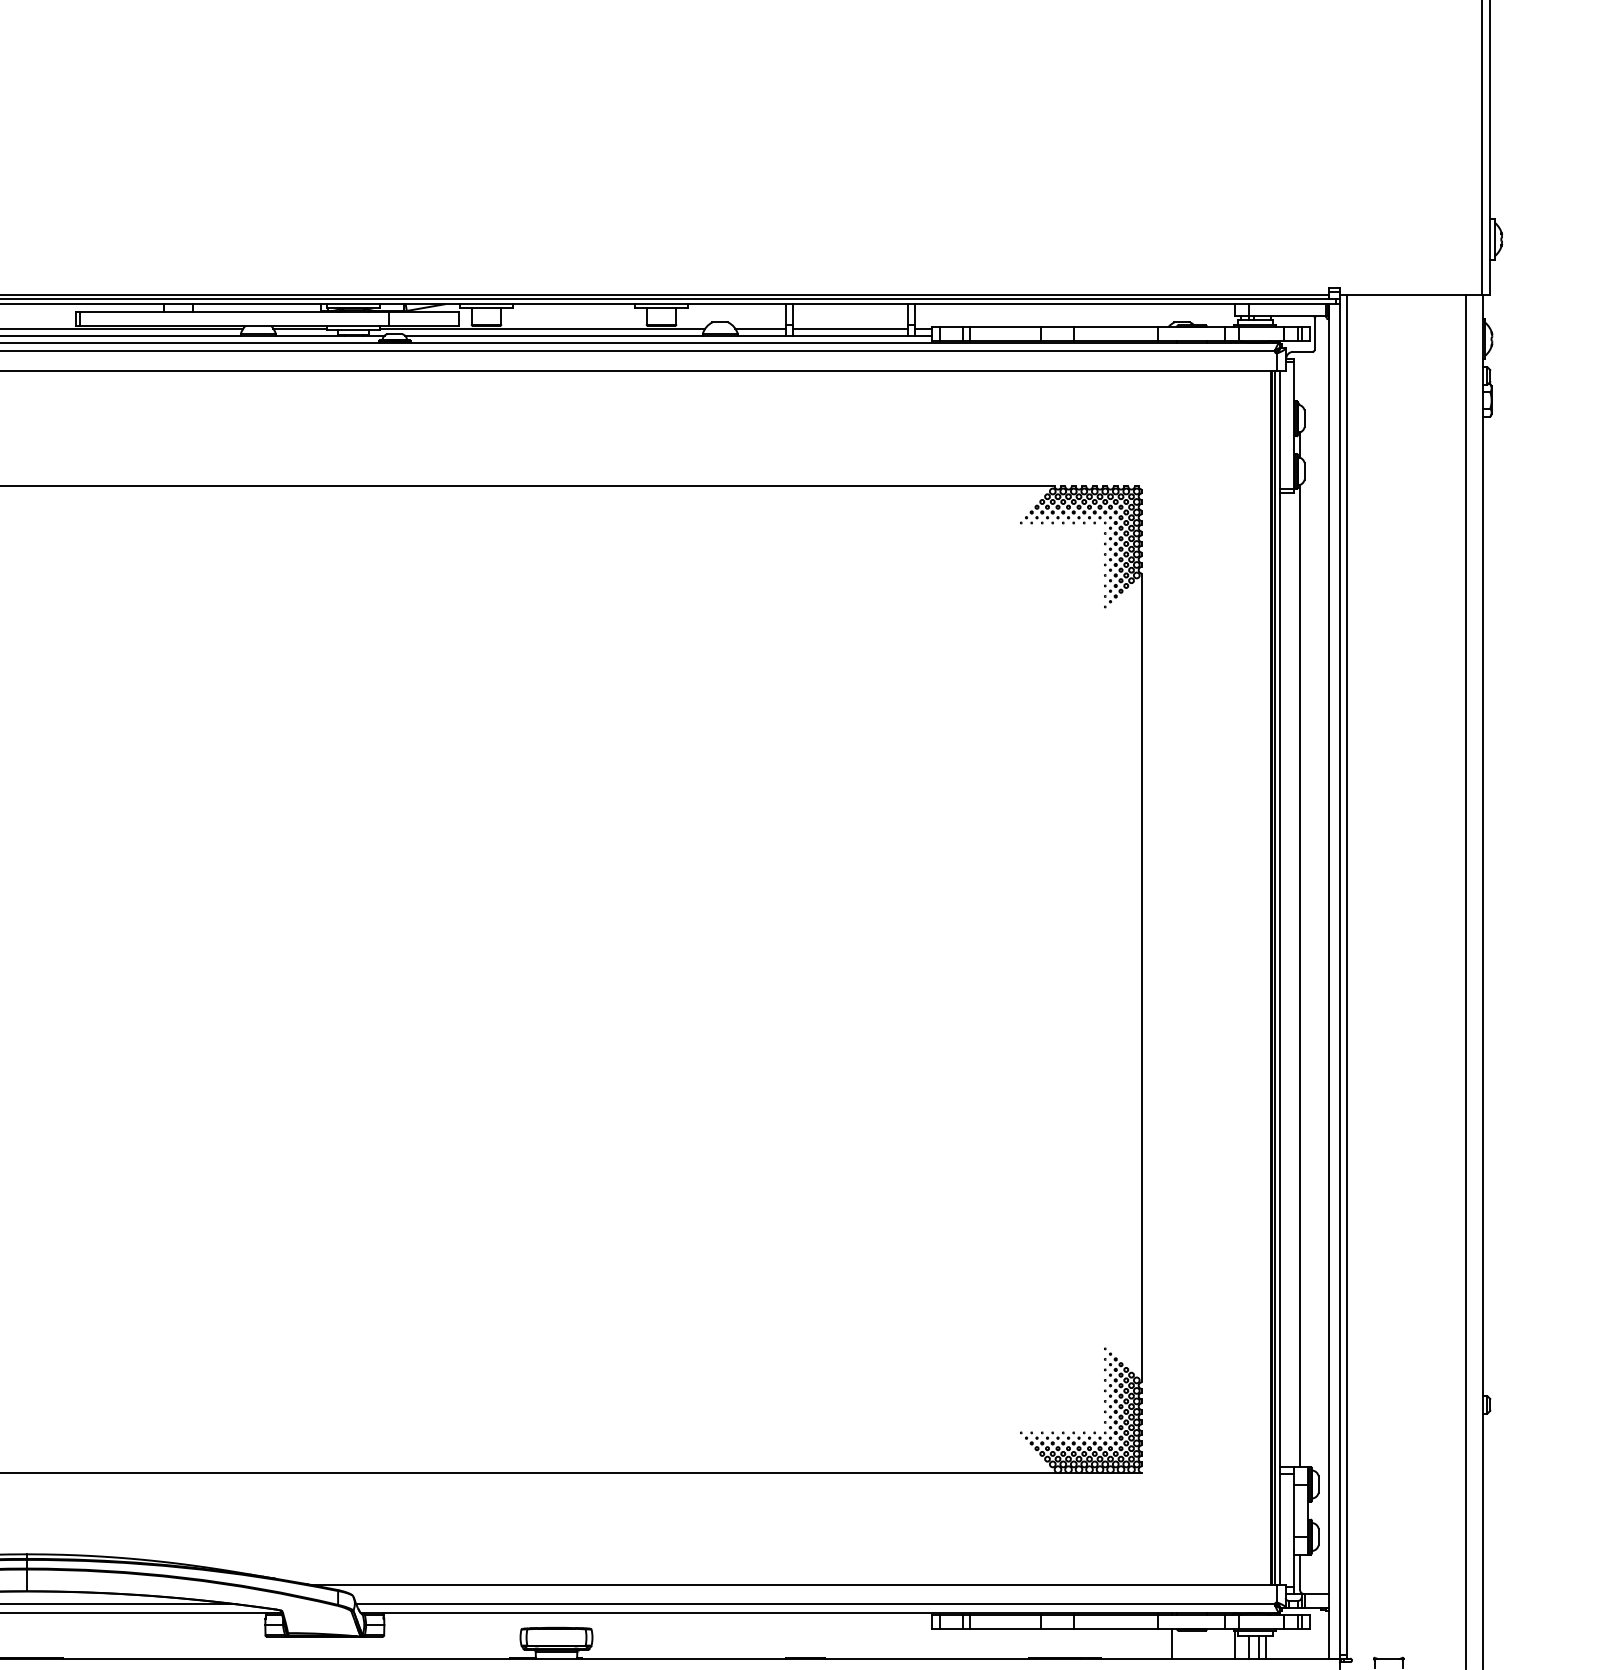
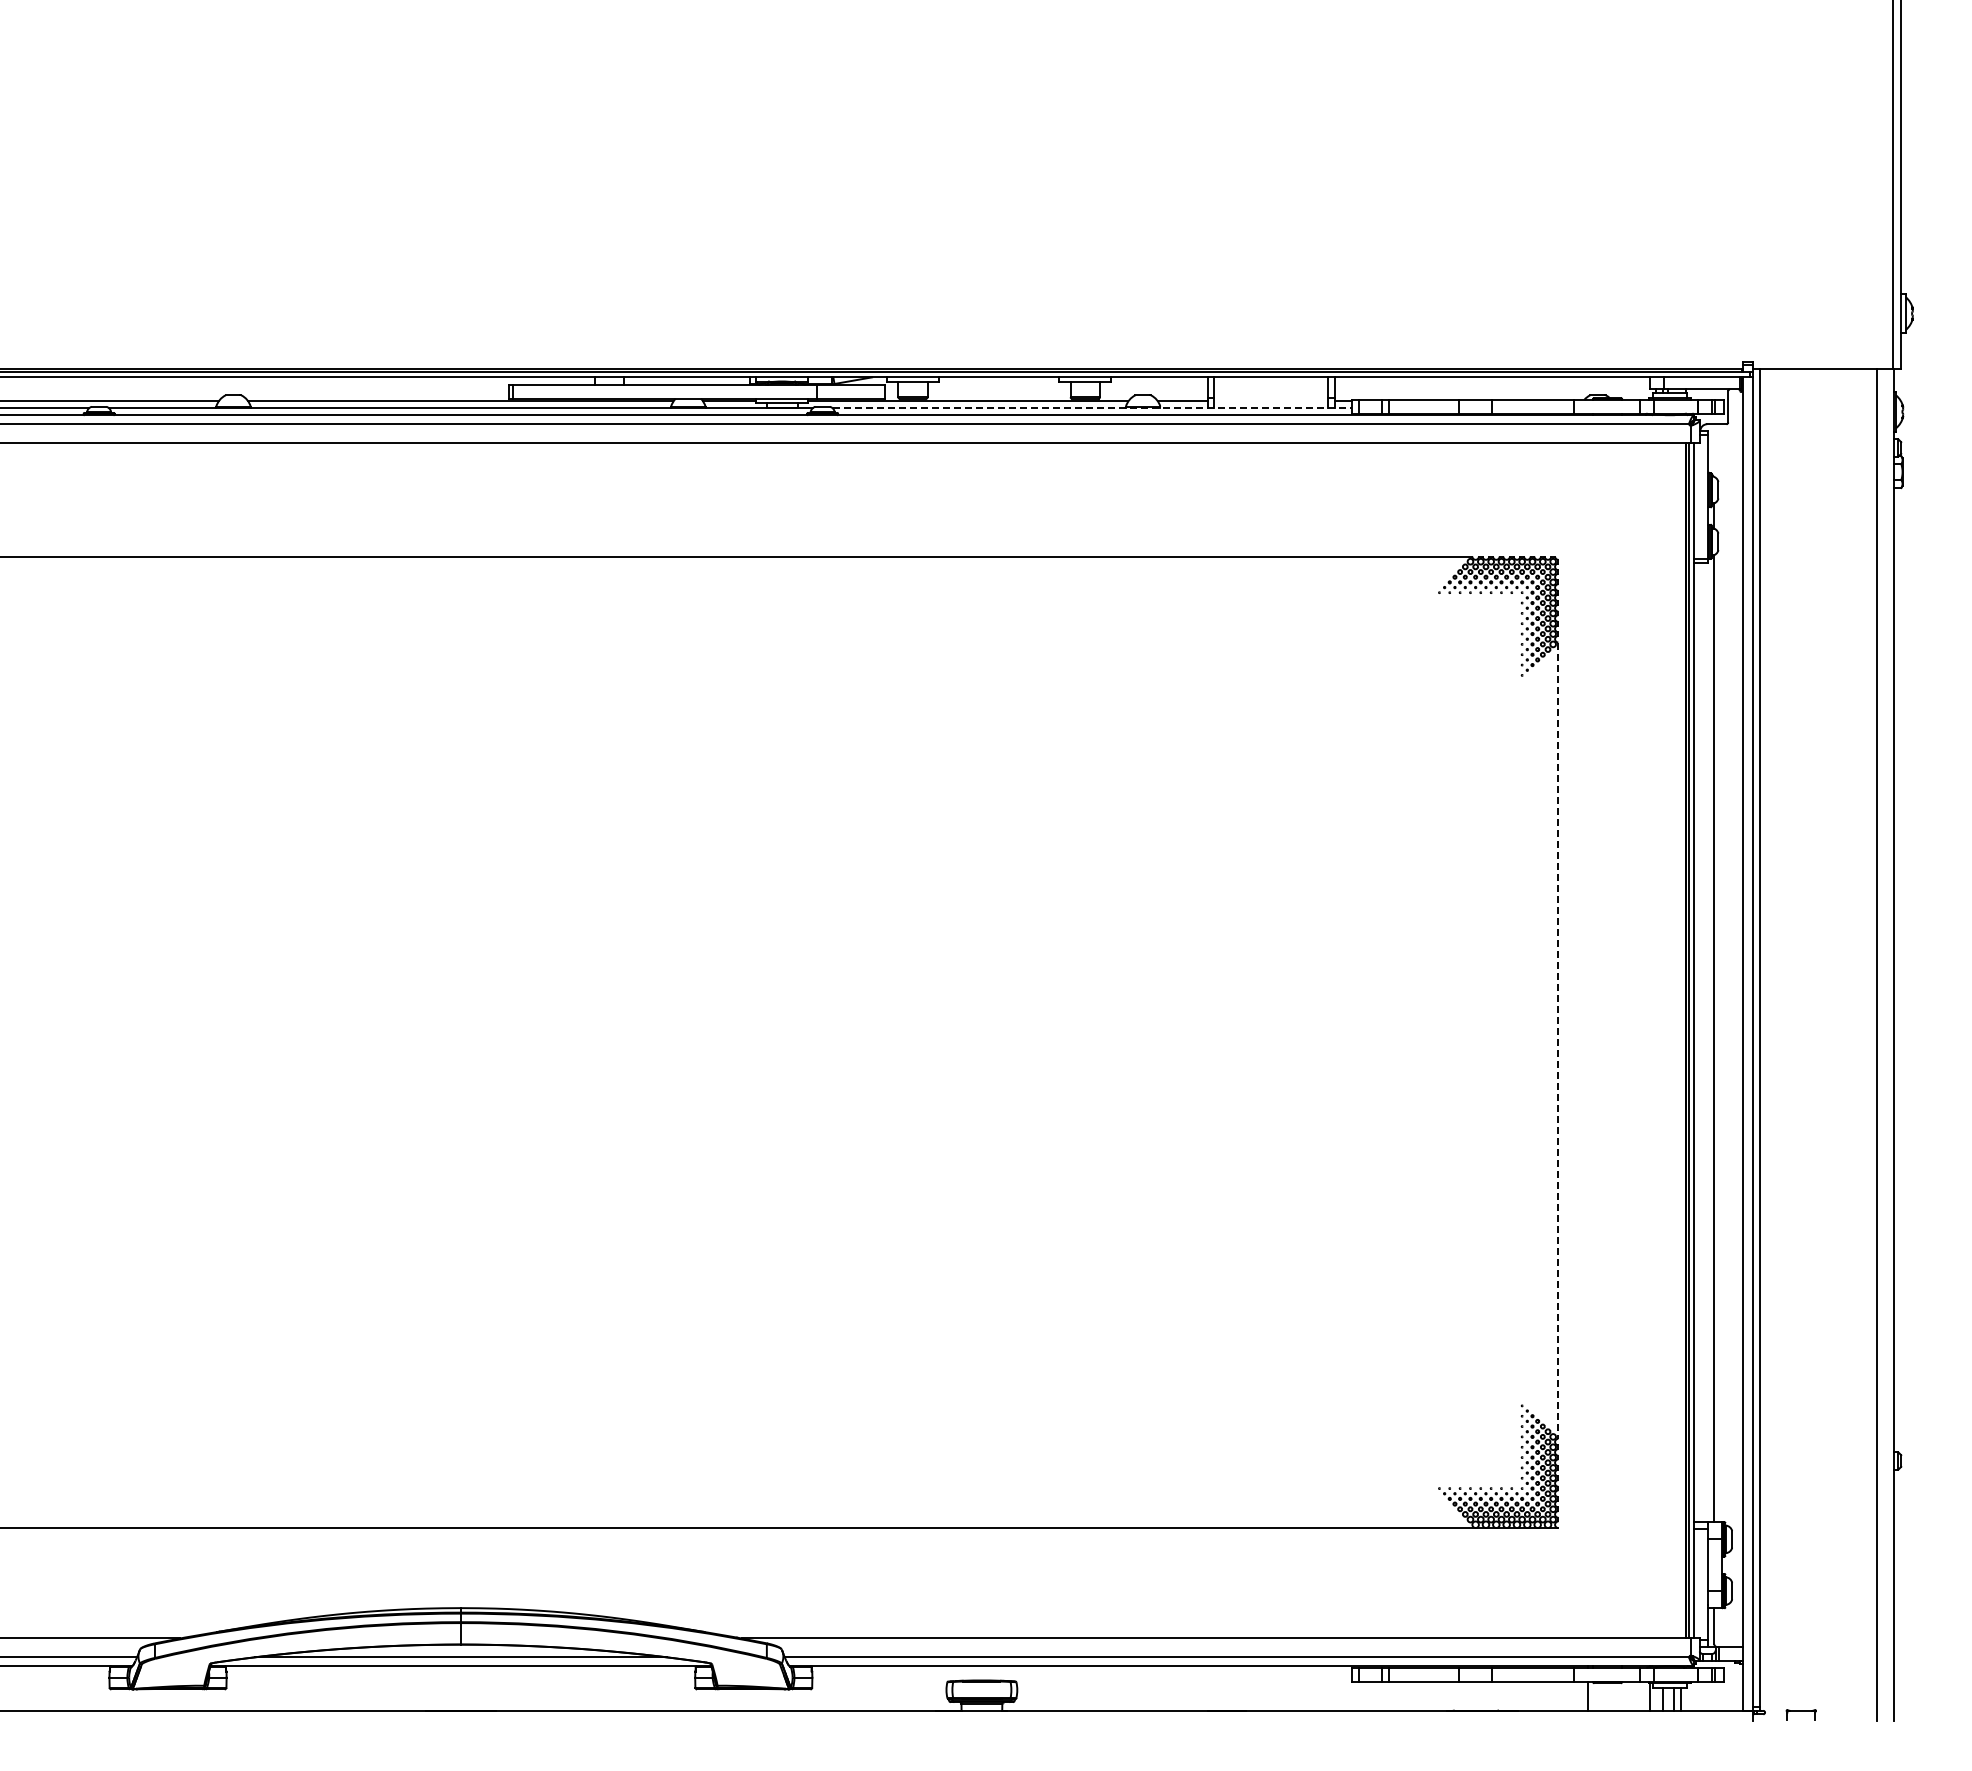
line: (850, 328) -> (1271, 401), removed
line: (668, 335) -> (1092, 408), solid -> dashed
line: (1142, 978) -> (1558, 1041), solid -> dashed

